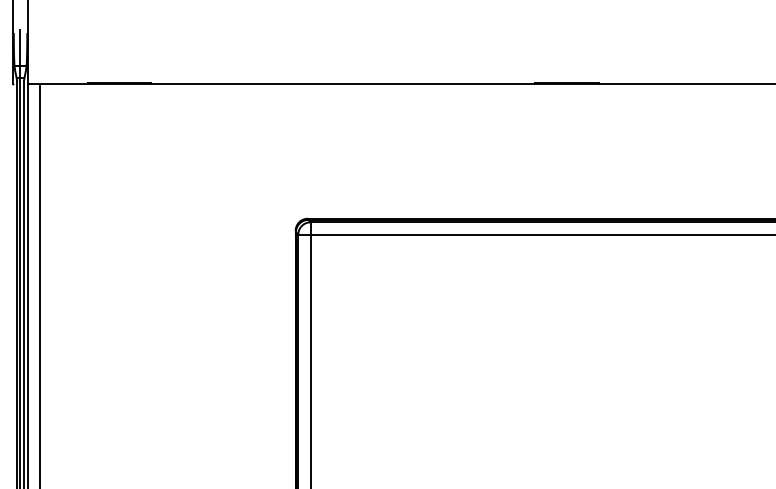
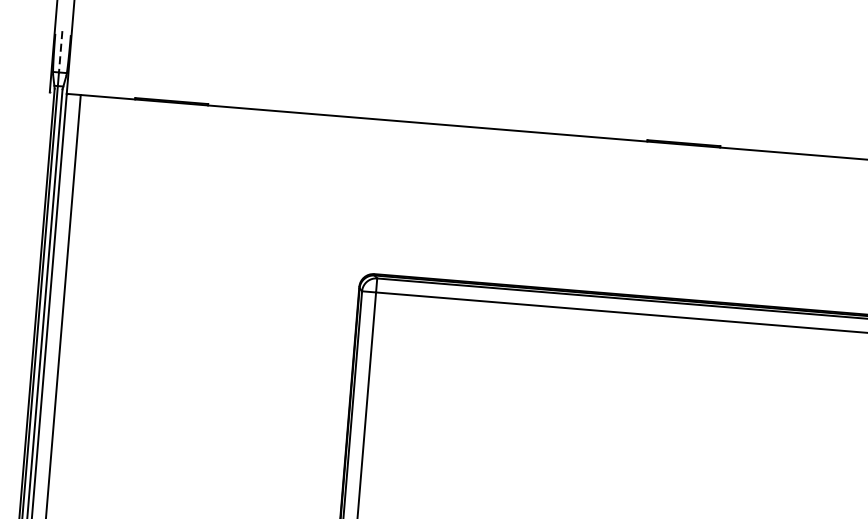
line: (19, 48) -> (60, 52), solid -> dashed

